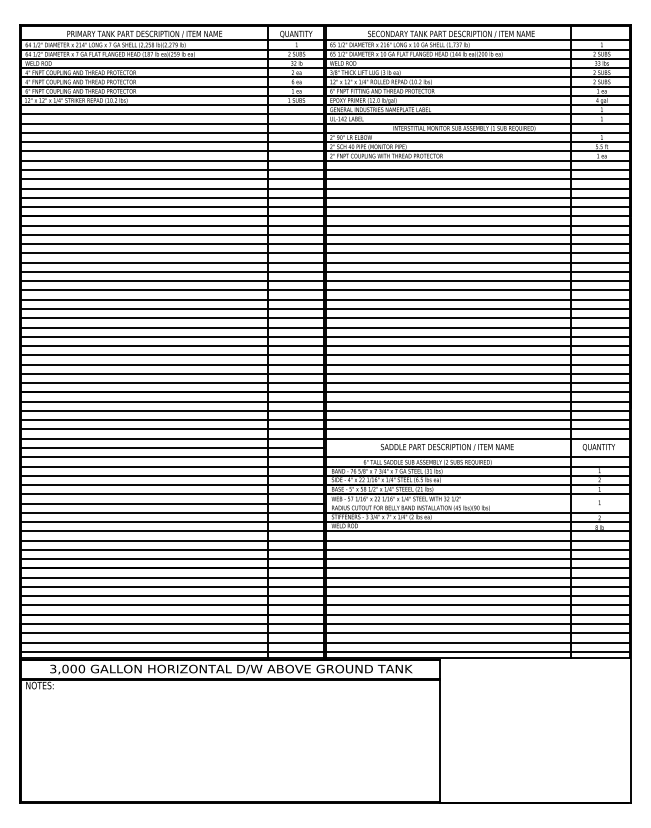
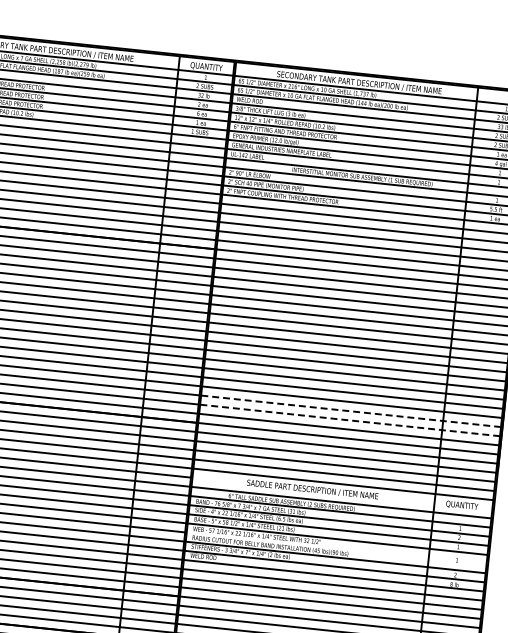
line: (477, 364) -> (350, 411), solid -> dashed
line: (477, 373) -> (350, 420), solid -> dashed

